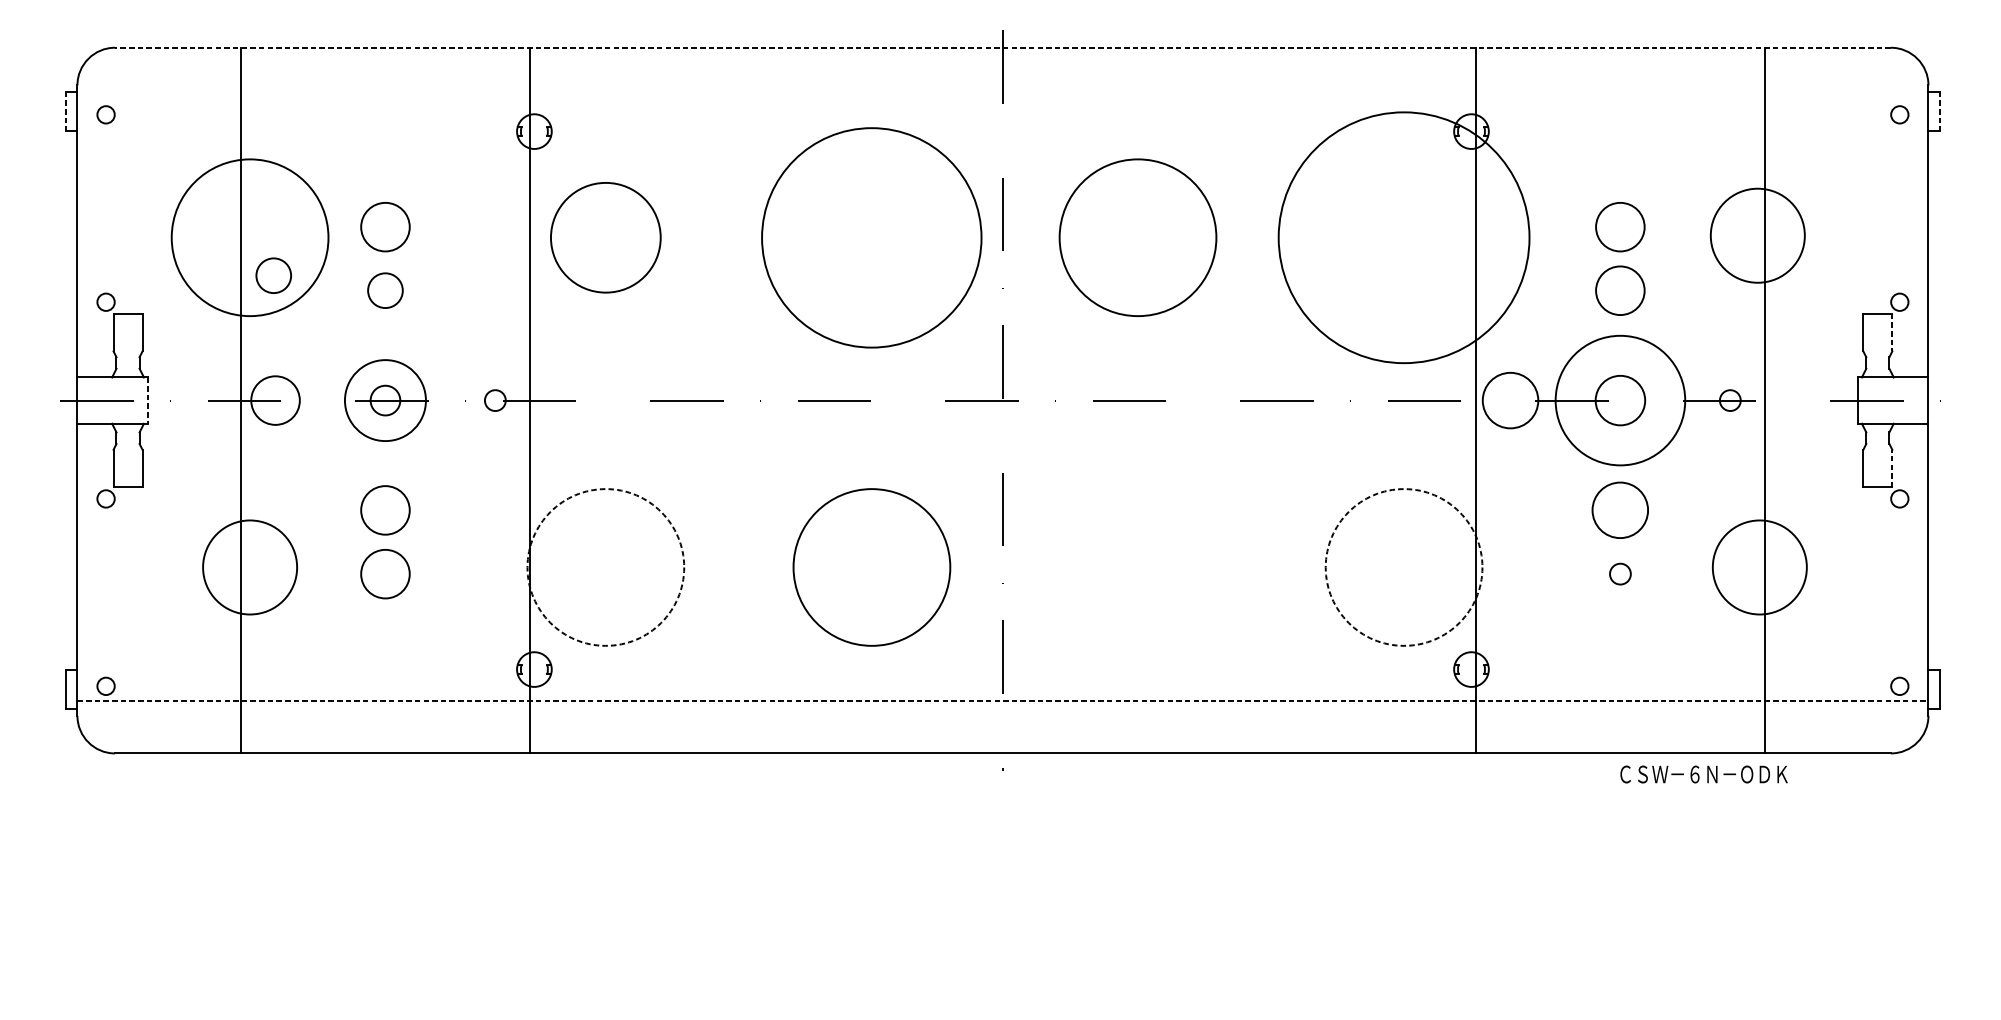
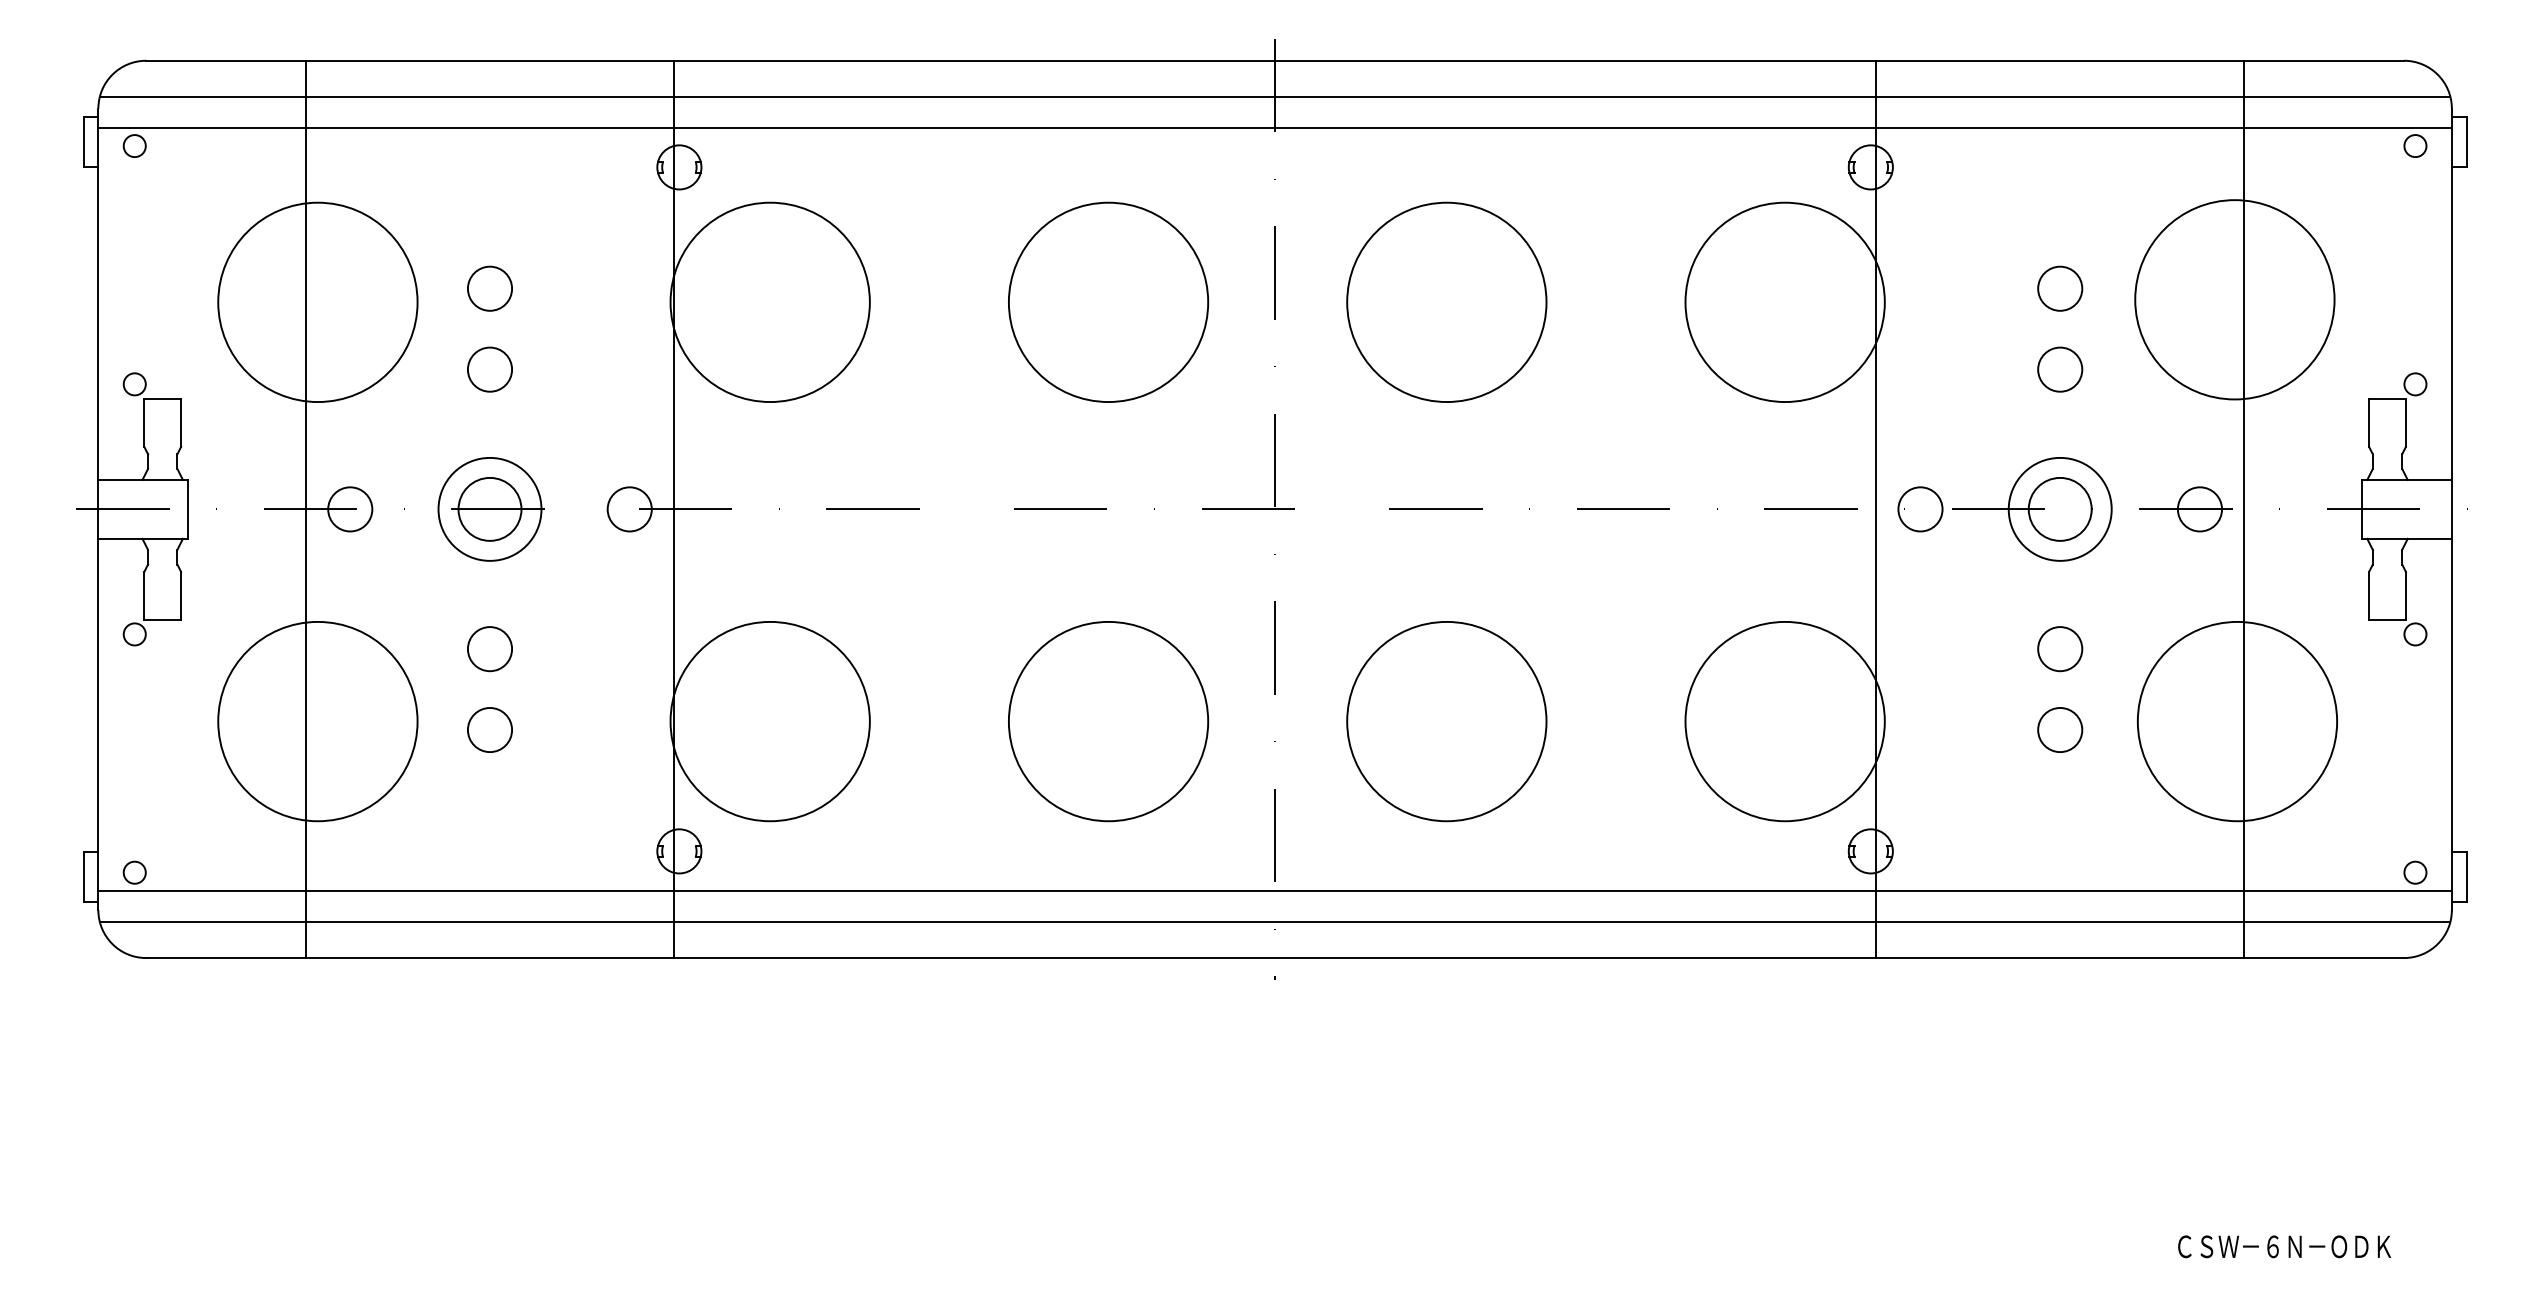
line: (1003, 47) -> (1275, 60), dashed -> solid
line: (1002, 75) -> (1274, 96), added
line: (1002, 100) -> (1274, 127), added
line: (65, 112) -> (83, 142), dashed -> solid
line: (1939, 112) -> (2466, 142), dashed -> solid
circle: (385, 226) -> (489, 288), size x0.71
circle: (1620, 226) -> (2060, 288), size x0.71
circle: (1757, 235) -> (2234, 299), size x1.67
circle: (605, 237) -> (769, 302), size x1.43
circle: (871, 237) -> (1108, 301), size x0.71
circle: (1403, 237) -> (1784, 302), size x0.62
circle: (273, 275) -> (347, 350), removed
circle: (1620, 290) -> (2060, 369), size x0.71
line: (1891, 332) -> (2405, 422), dashed -> solid
circle: (385, 399) -> (489, 508), size x1.67
circle: (1619, 399) -> (2059, 508), size x0.62
line: (148, 400) -> (188, 509), dashed -> solid
circle: (275, 400) -> (350, 509), size x0.71
circle: (495, 400) -> (629, 509), size x1.67
circle: (1510, 400) -> (1920, 509), size x0.62
circle: (1729, 400) -> (2199, 509), size x1.67
line: (1891, 468) -> (2405, 595), dashed -> solid
circle: (385, 510) -> (489, 649), size x0.71
circle: (1620, 510) -> (2060, 649), size x0.62
circle: (249, 567) -> (317, 721), size x1.67
circle: (605, 567) -> (769, 721), dashed -> solid
circle: (1137, 567) -> (1446, 721), added
circle: (1403, 567) -> (1784, 721), dashed -> solid
circle: (1759, 567) -> (2237, 721), size x1.67
circle: (385, 573) -> (489, 729), size x0.71
circle: (1620, 573) -> (2060, 729), size x1.67
line: (1003, 701) -> (1275, 891), dashed -> solid
line: (1002, 725) -> (1274, 922), added
text: (1704, 774) -> (2284, 1246), moved

